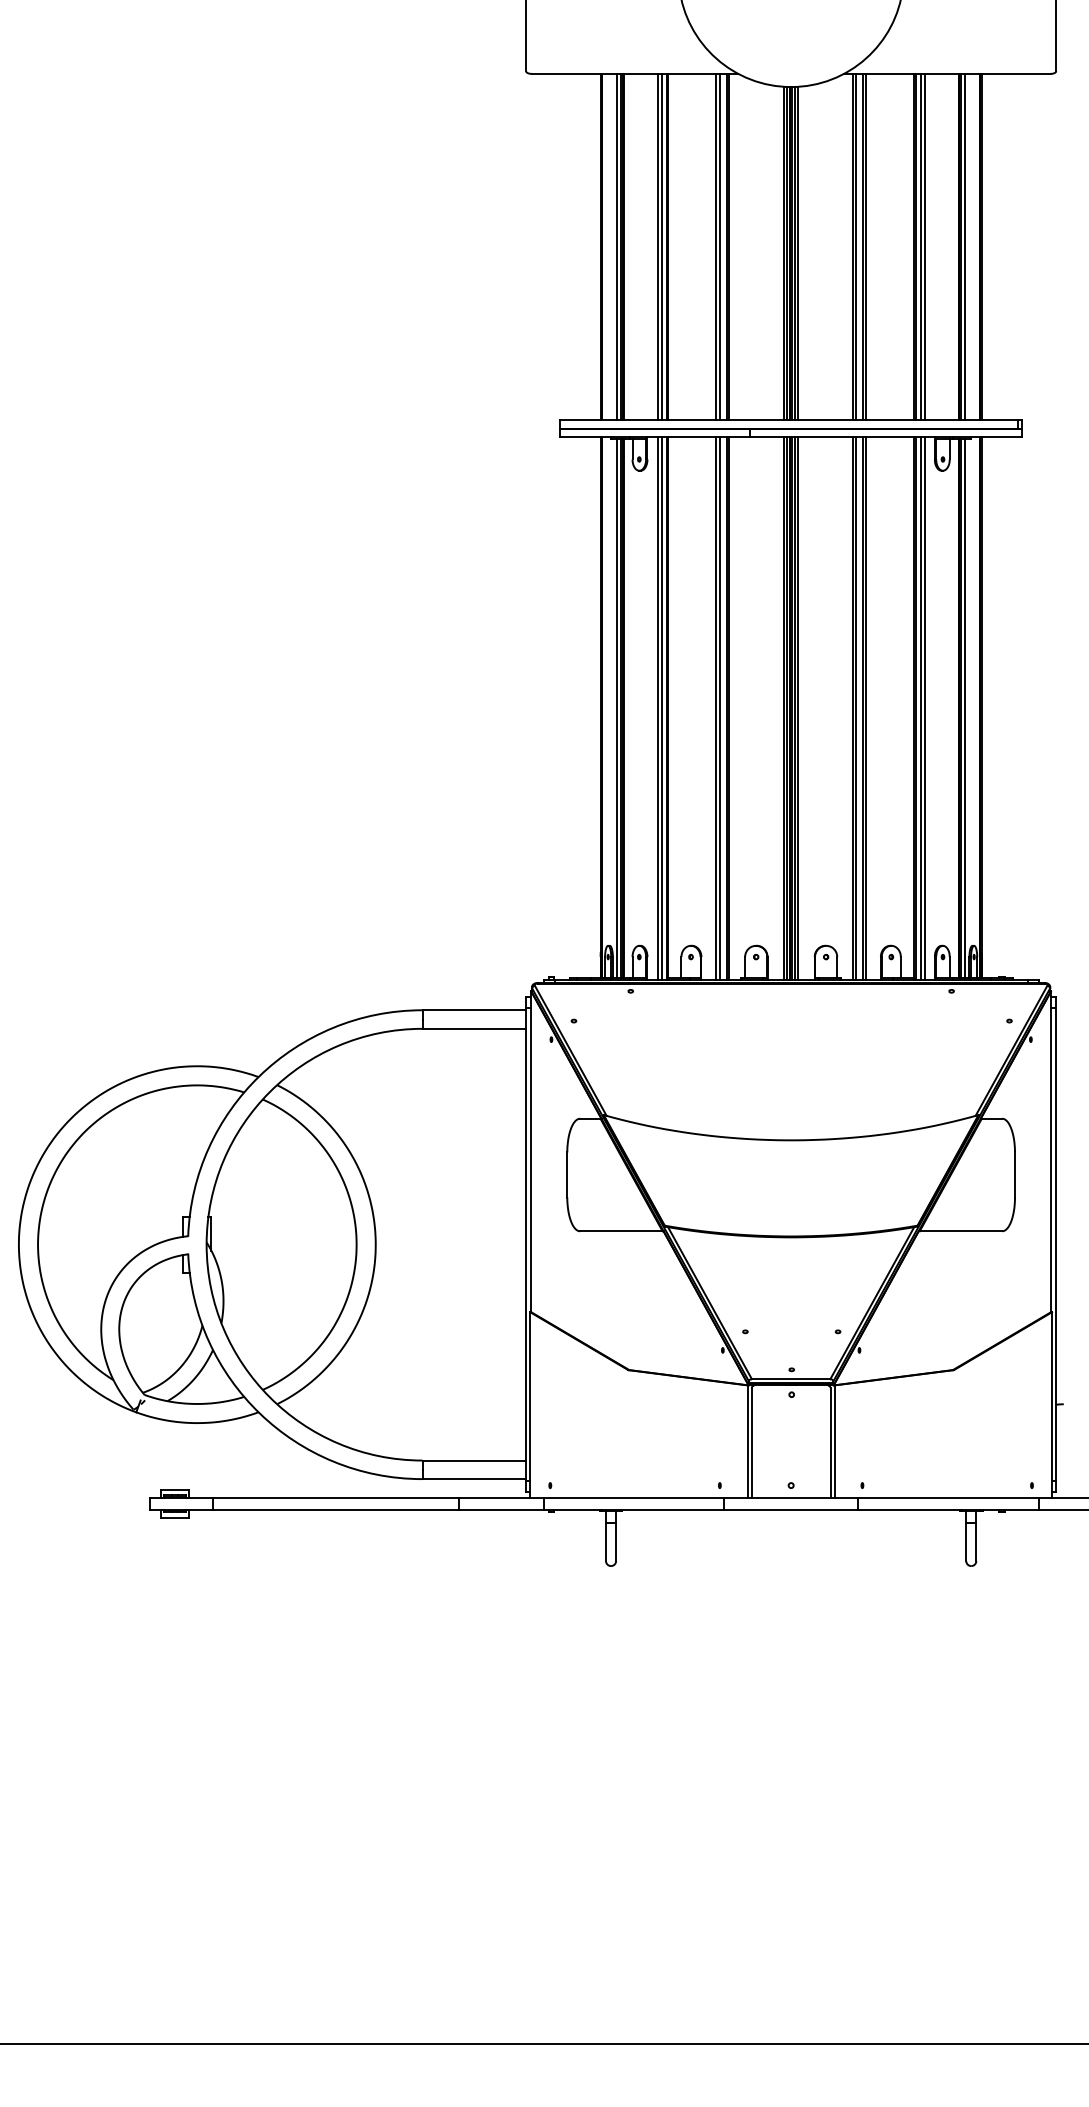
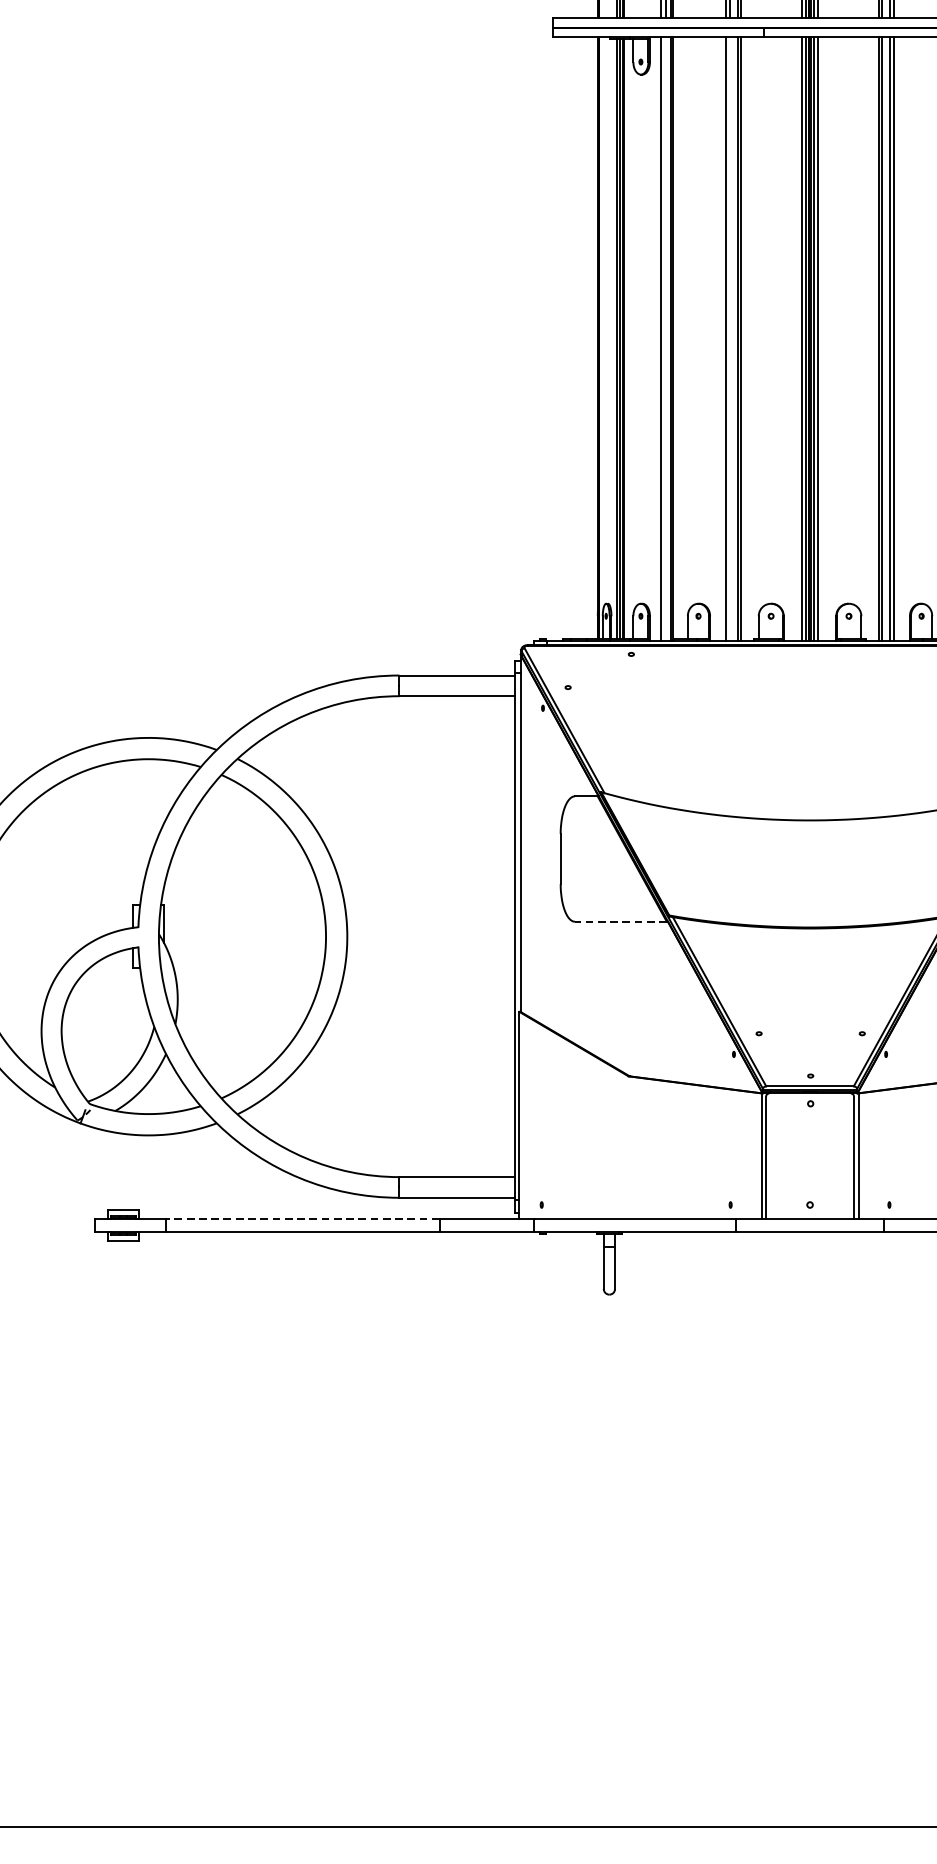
line: (661, 707) -> (665, 338), removed
line: (719, 707) -> (730, 338), removed
line: (620, 1231) -> (619, 921), solid -> dashed
line: (335, 1497) -> (302, 1218), solid -> dashed

